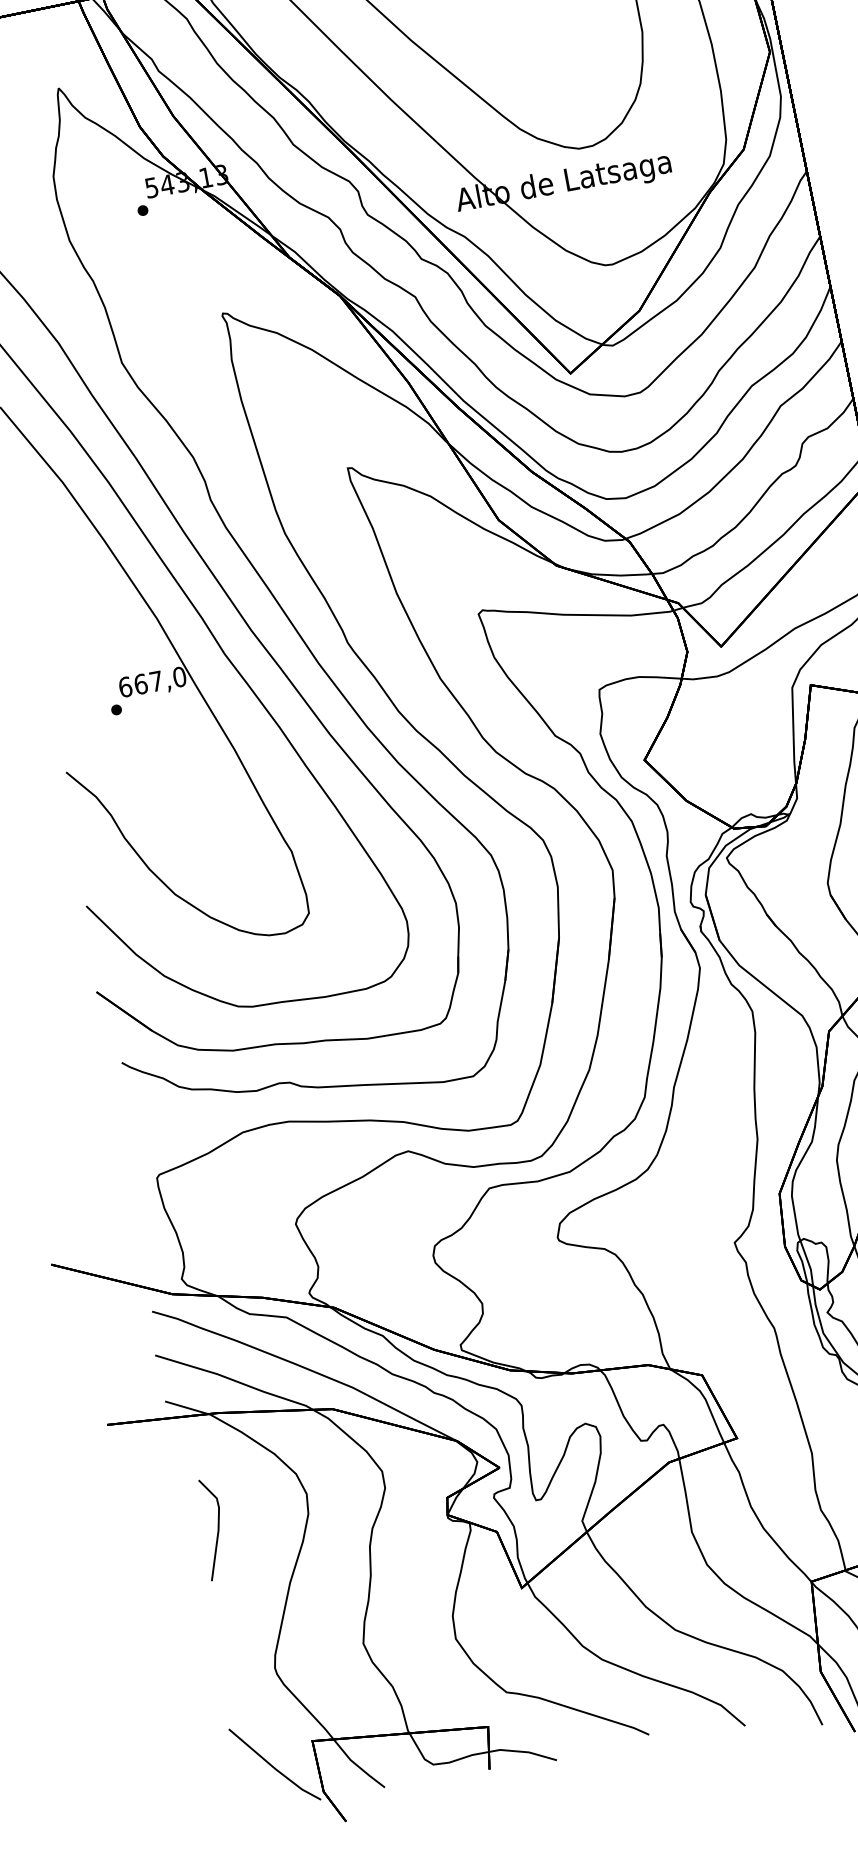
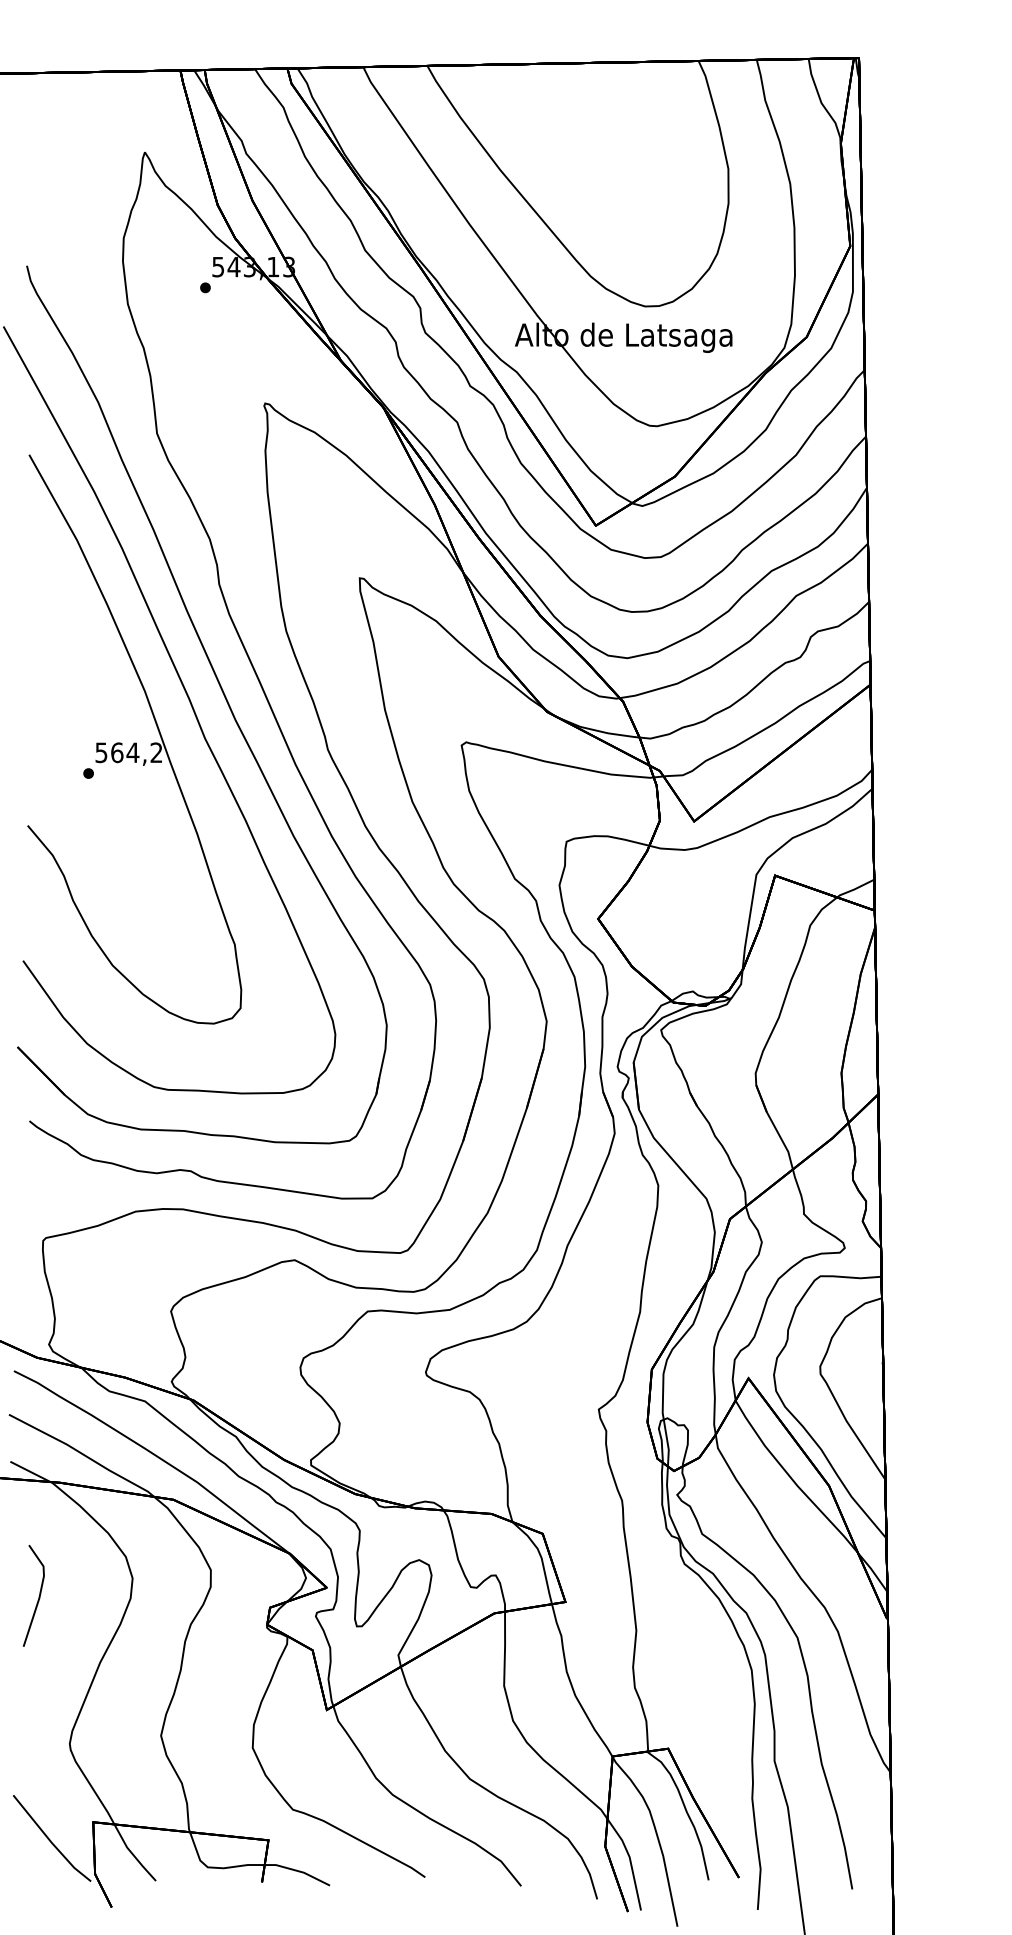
text: (151, 681) -> (128, 752), 667,0 -> 564,2

